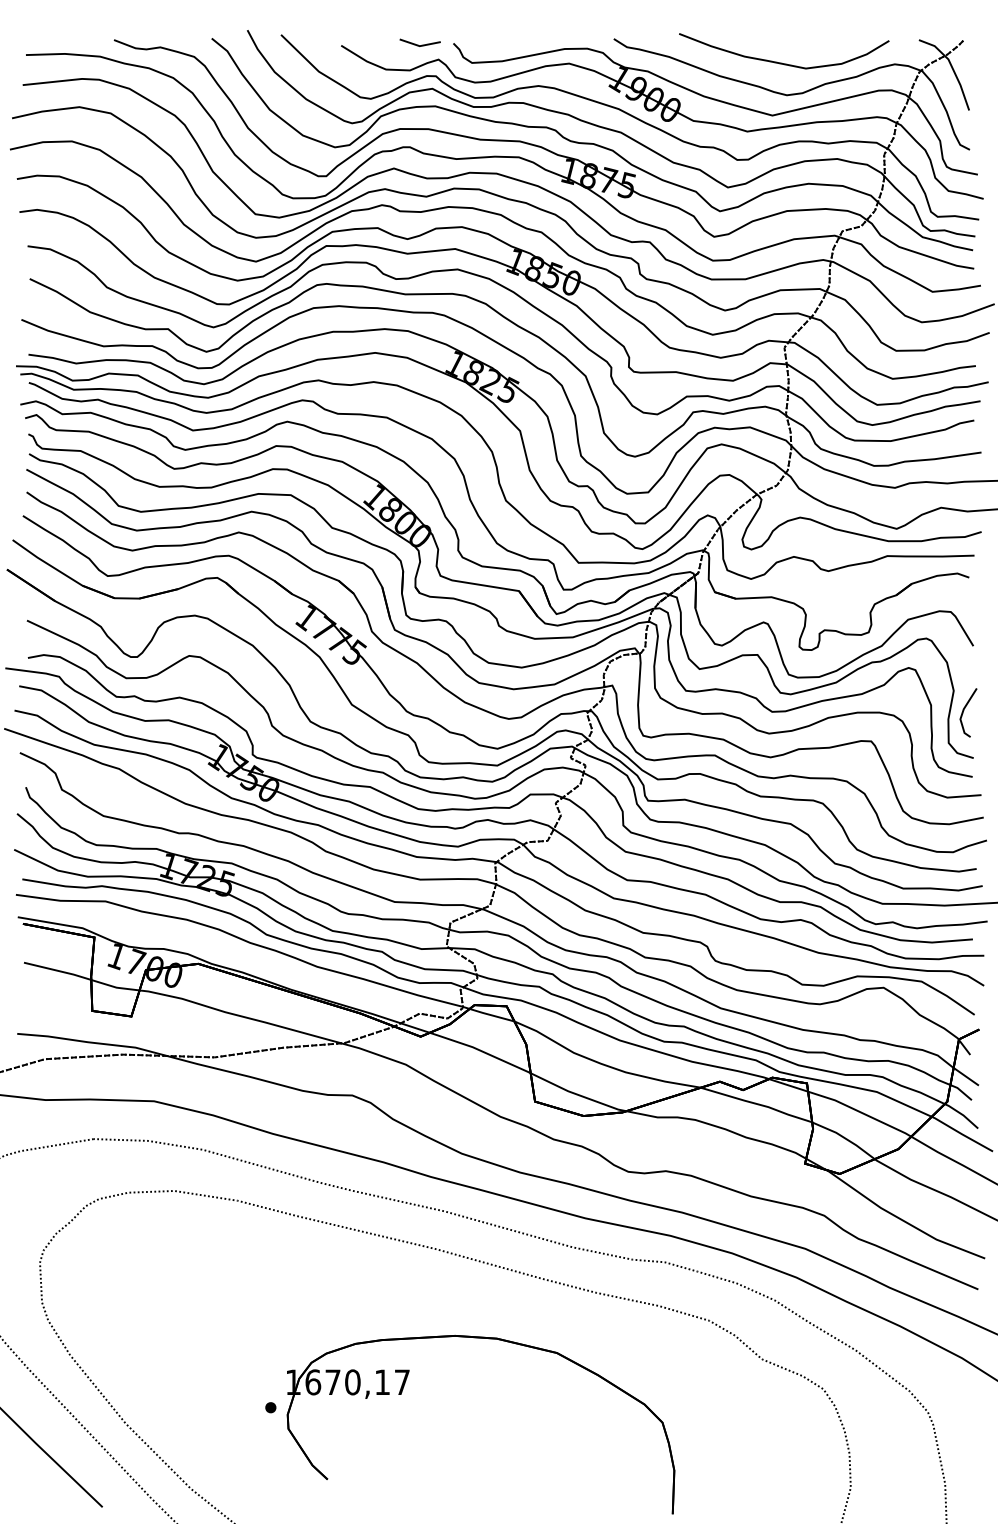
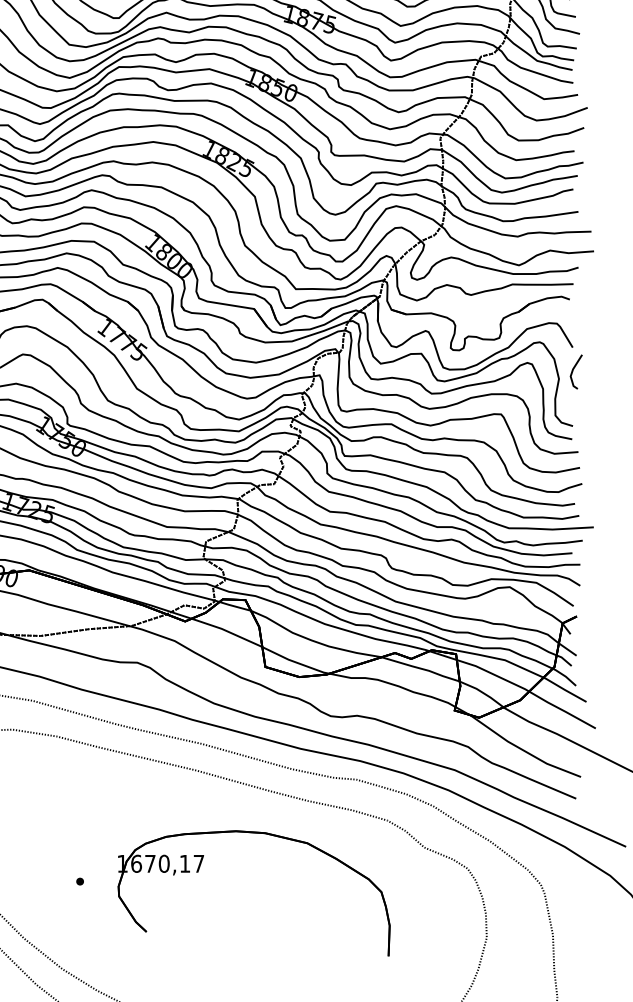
curve: (964, 710) -> (573, 370), moved
part: (402, 1392) -> (199, 870), moved

